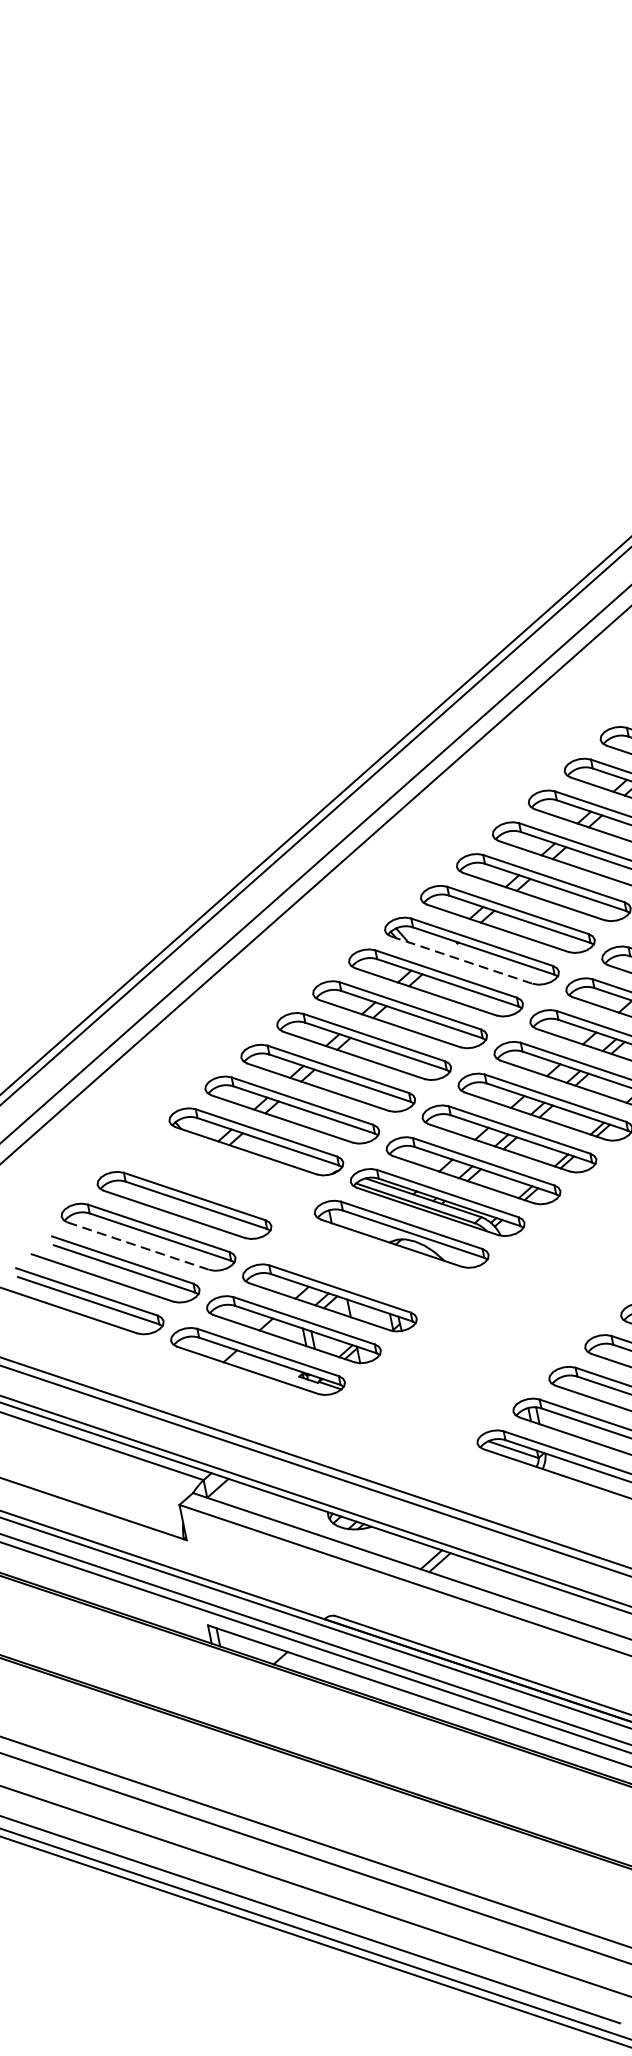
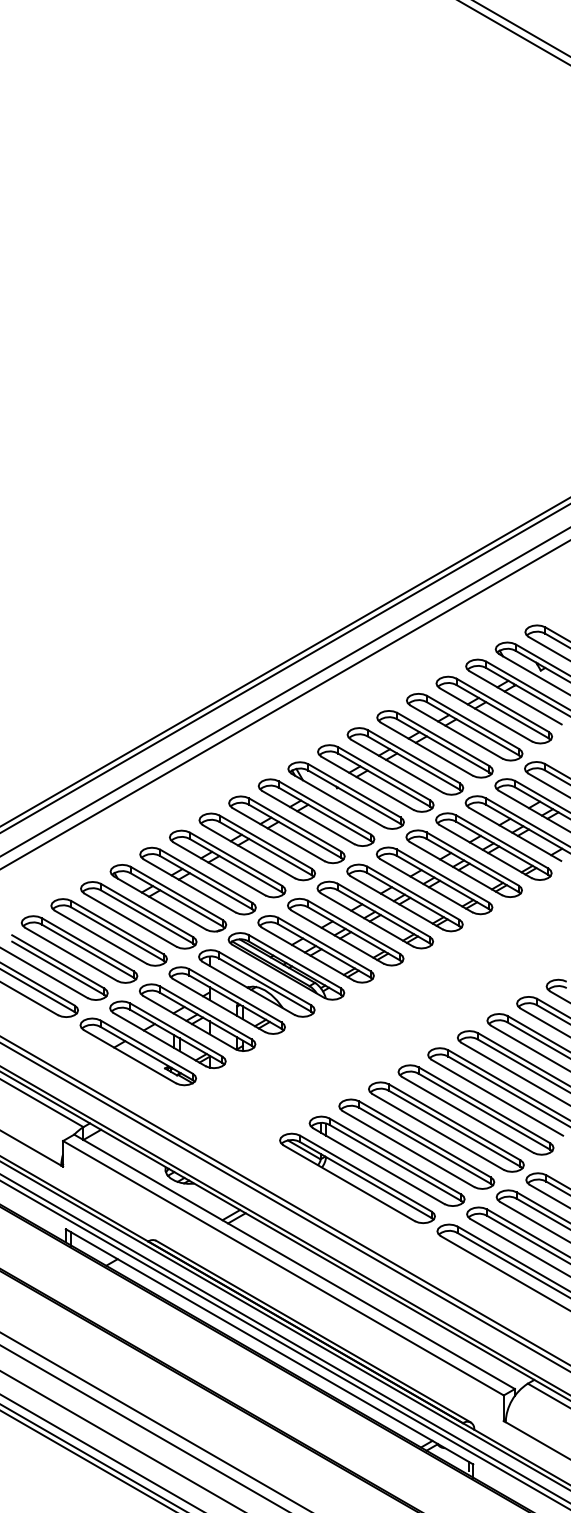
line: (462, 960) -> (338, 800), dashed -> solid
part: (220, 1173) -> (138, 915), added
line: (138, 1246) -> (71, 954), dashed -> solid
part: (364, 1266) -> (226, 1000), added

